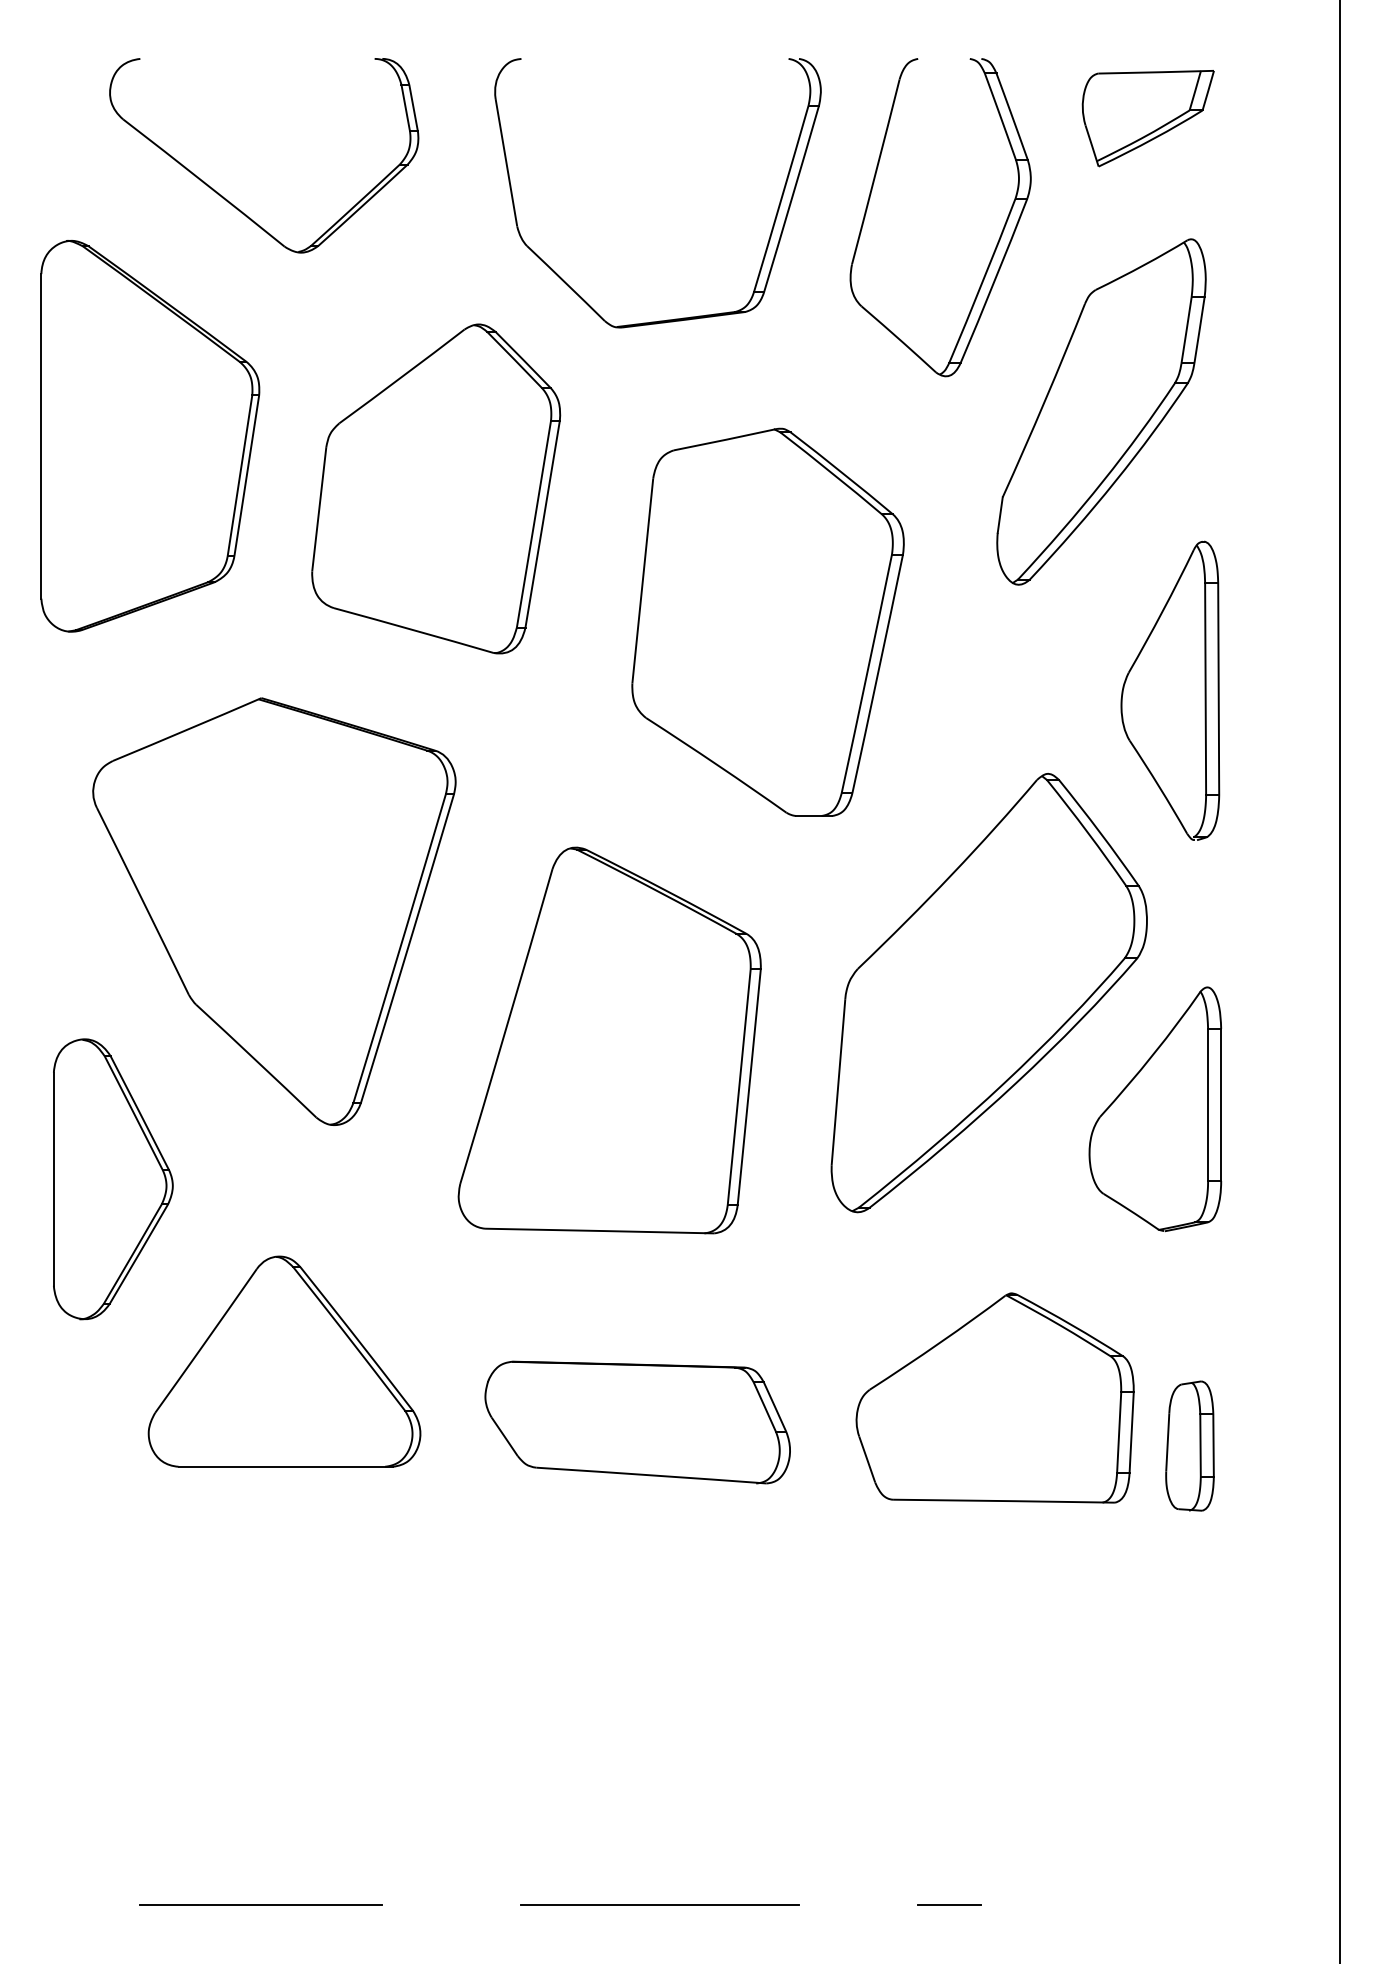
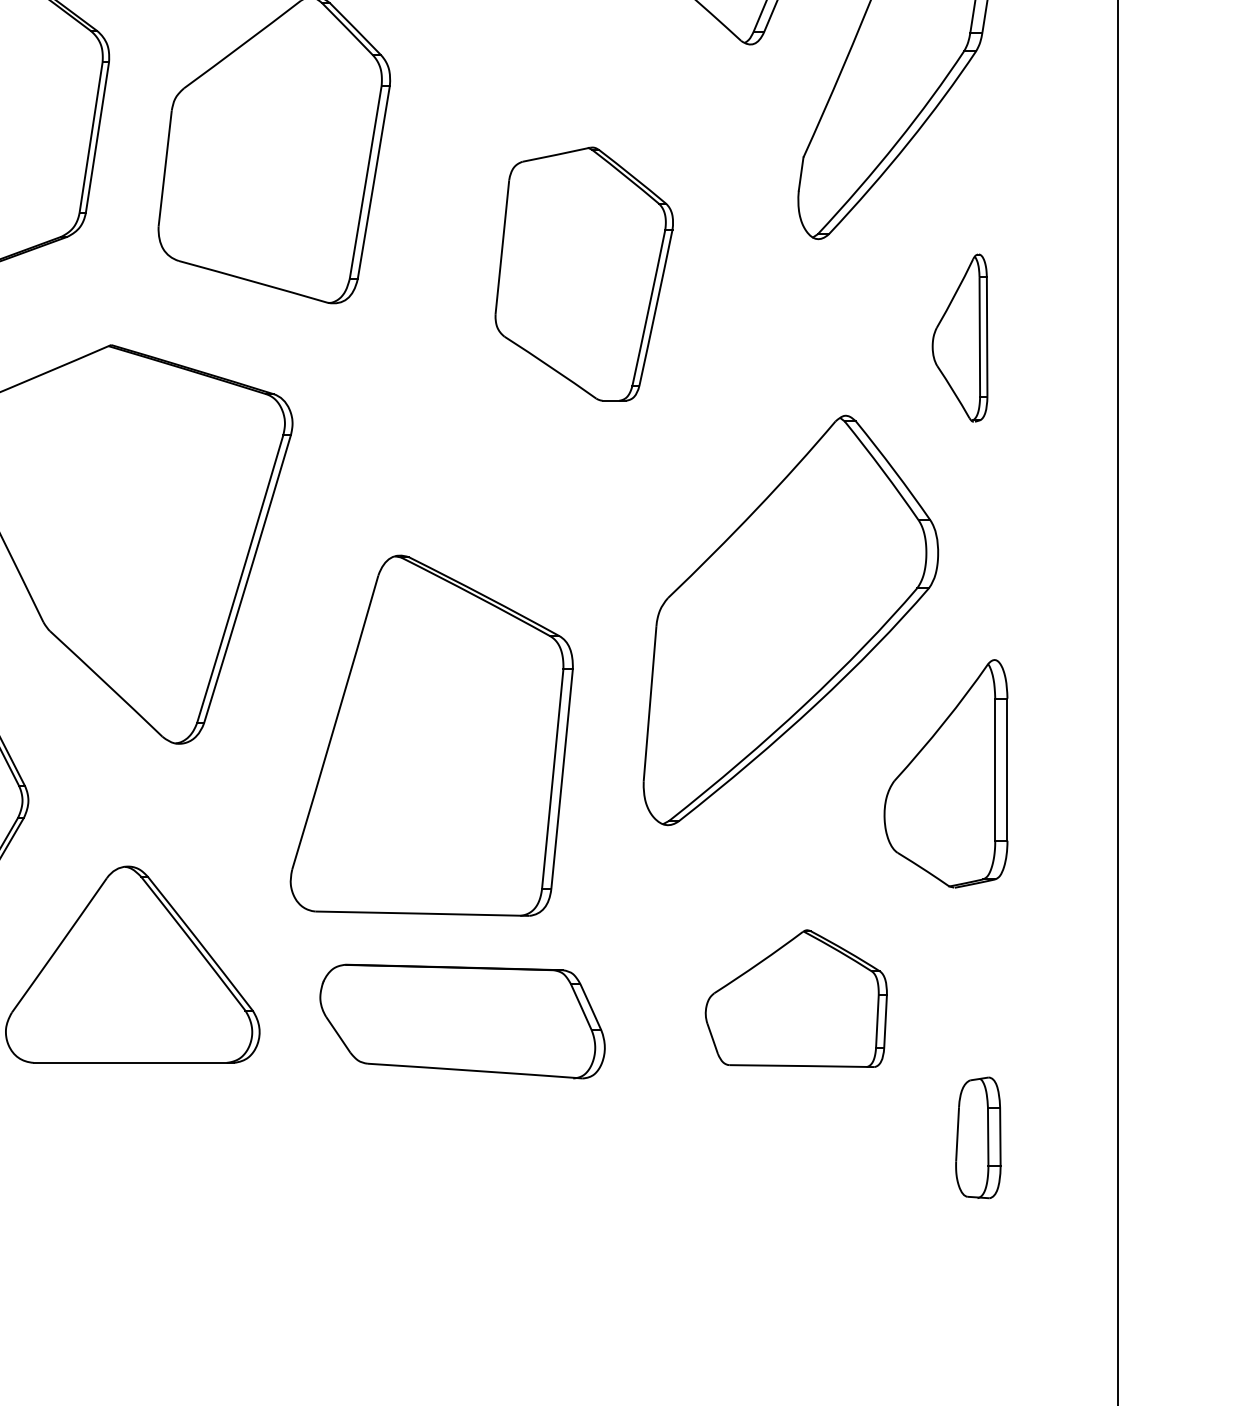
part: (767, 621) -> (583, 273), size x0.7
part: (1170, 690) -> (960, 337), size x0.6
part: (609, 1040) -> (431, 735), moved
part: (1155, 1109) -> (946, 774), moved
part: (994, 1397) -> (795, 998), size x0.7
part: (1189, 1445) -> (977, 1137), moved

